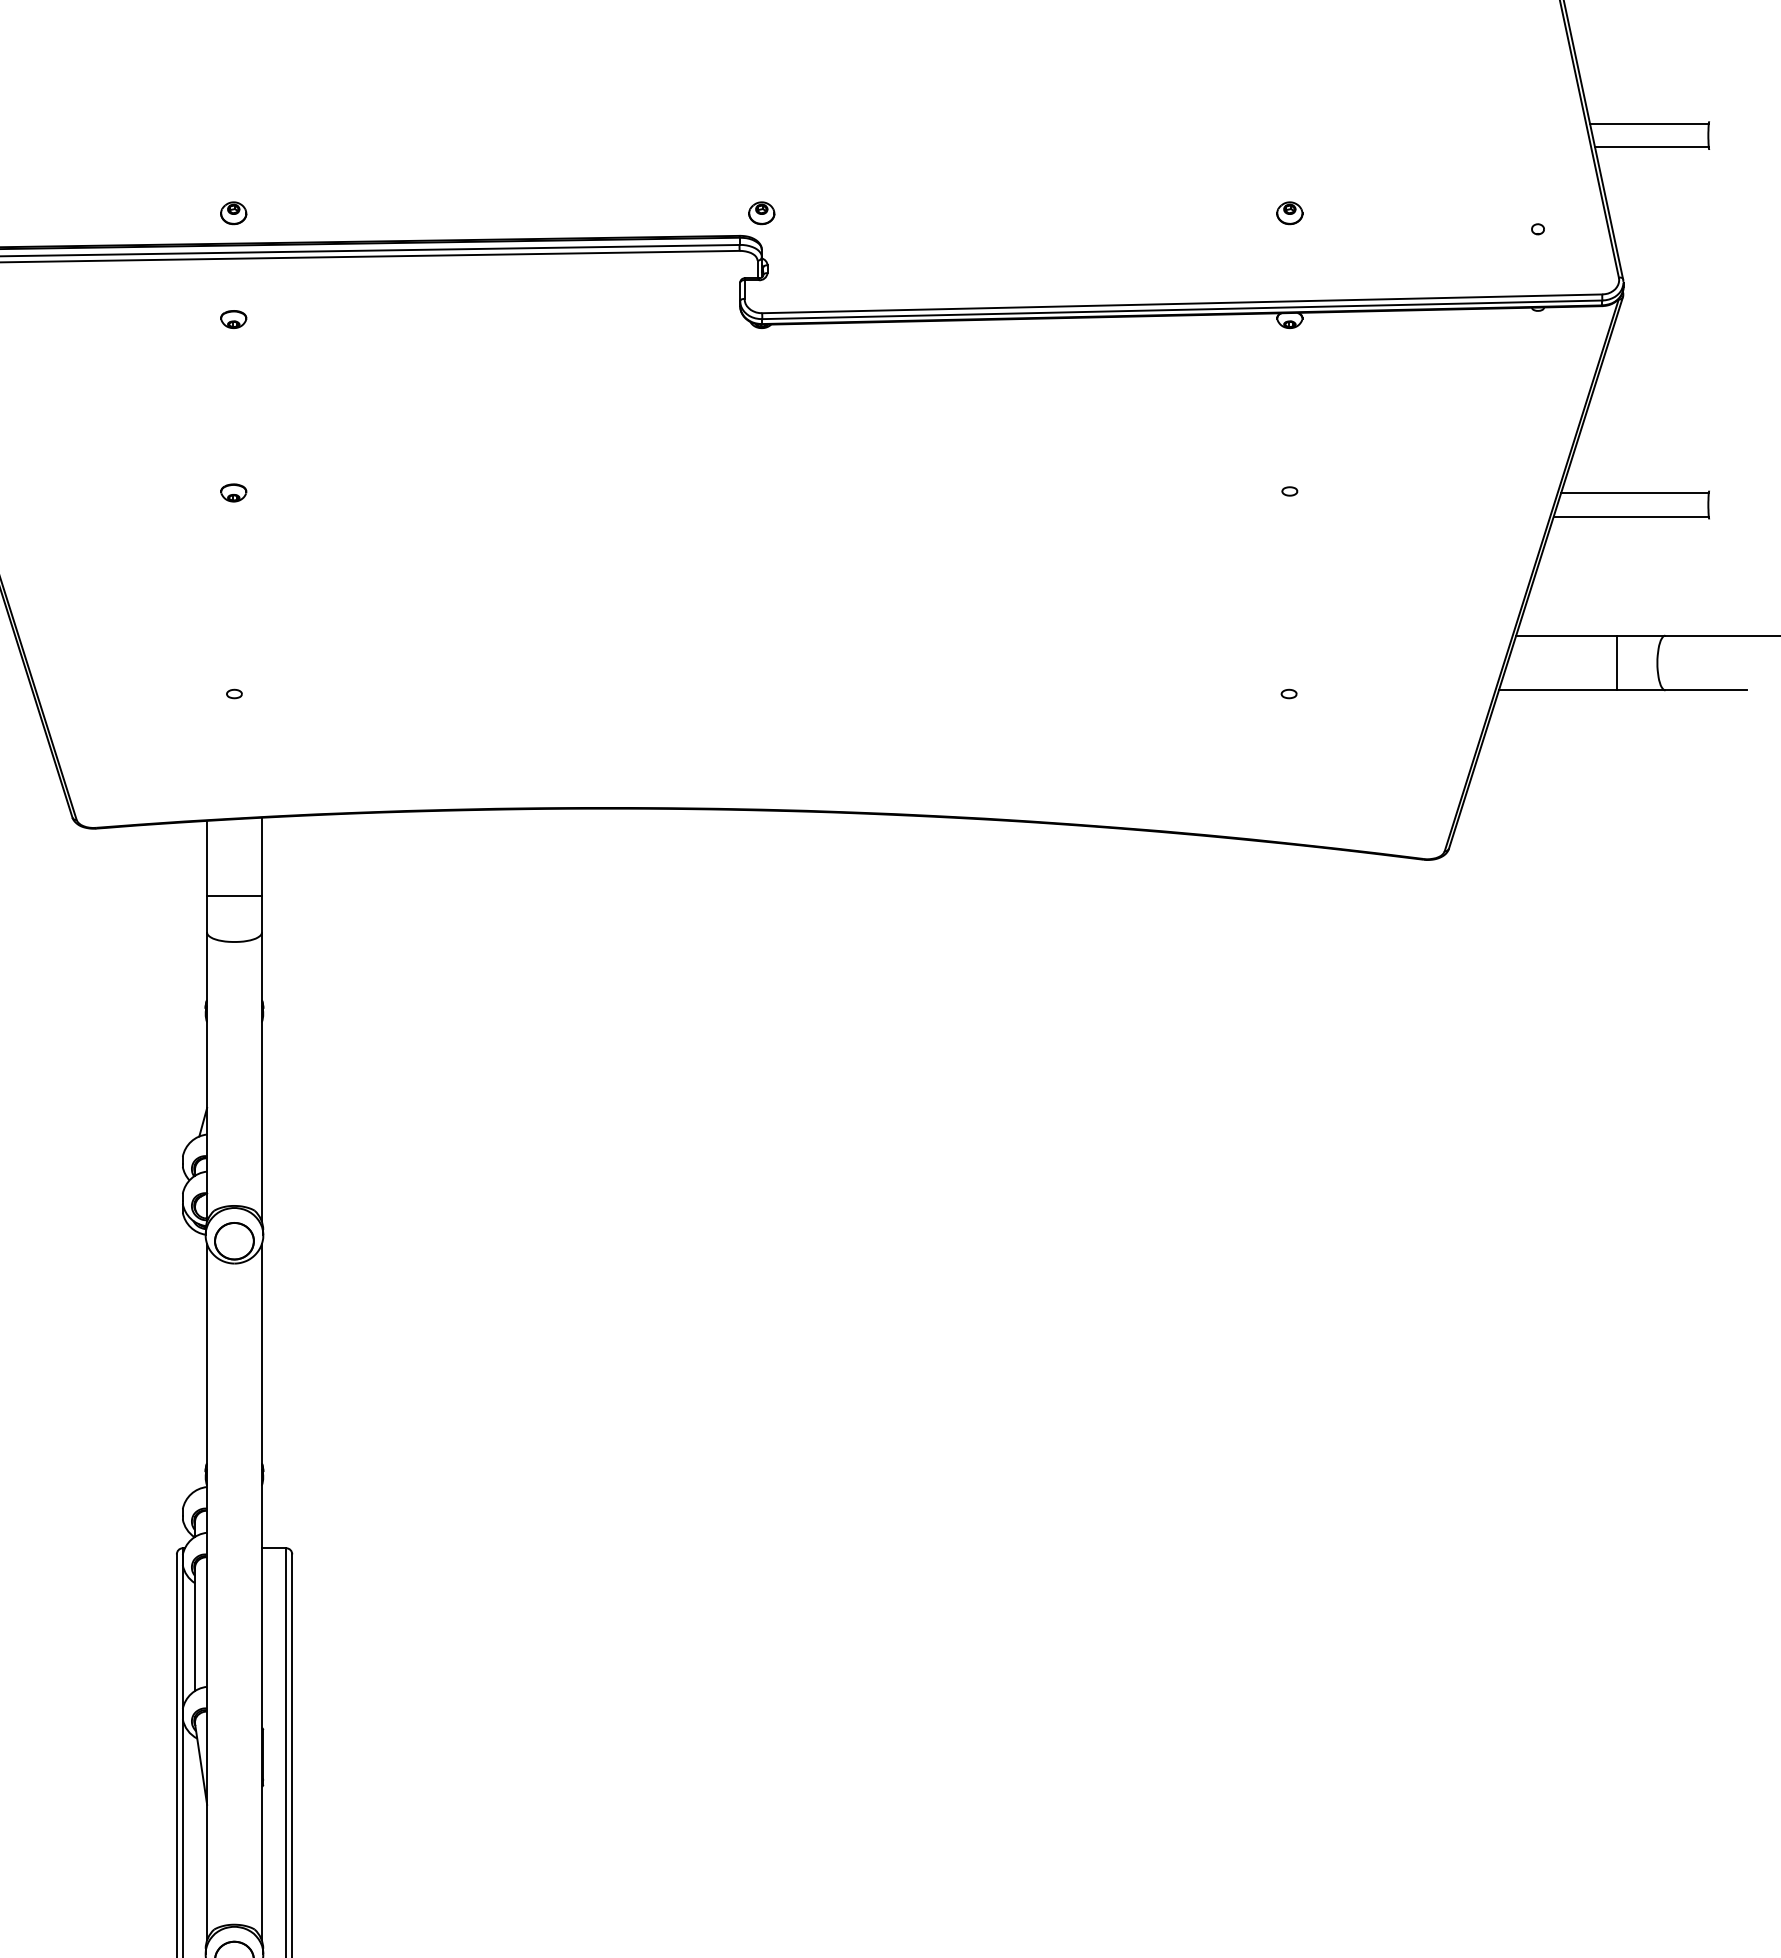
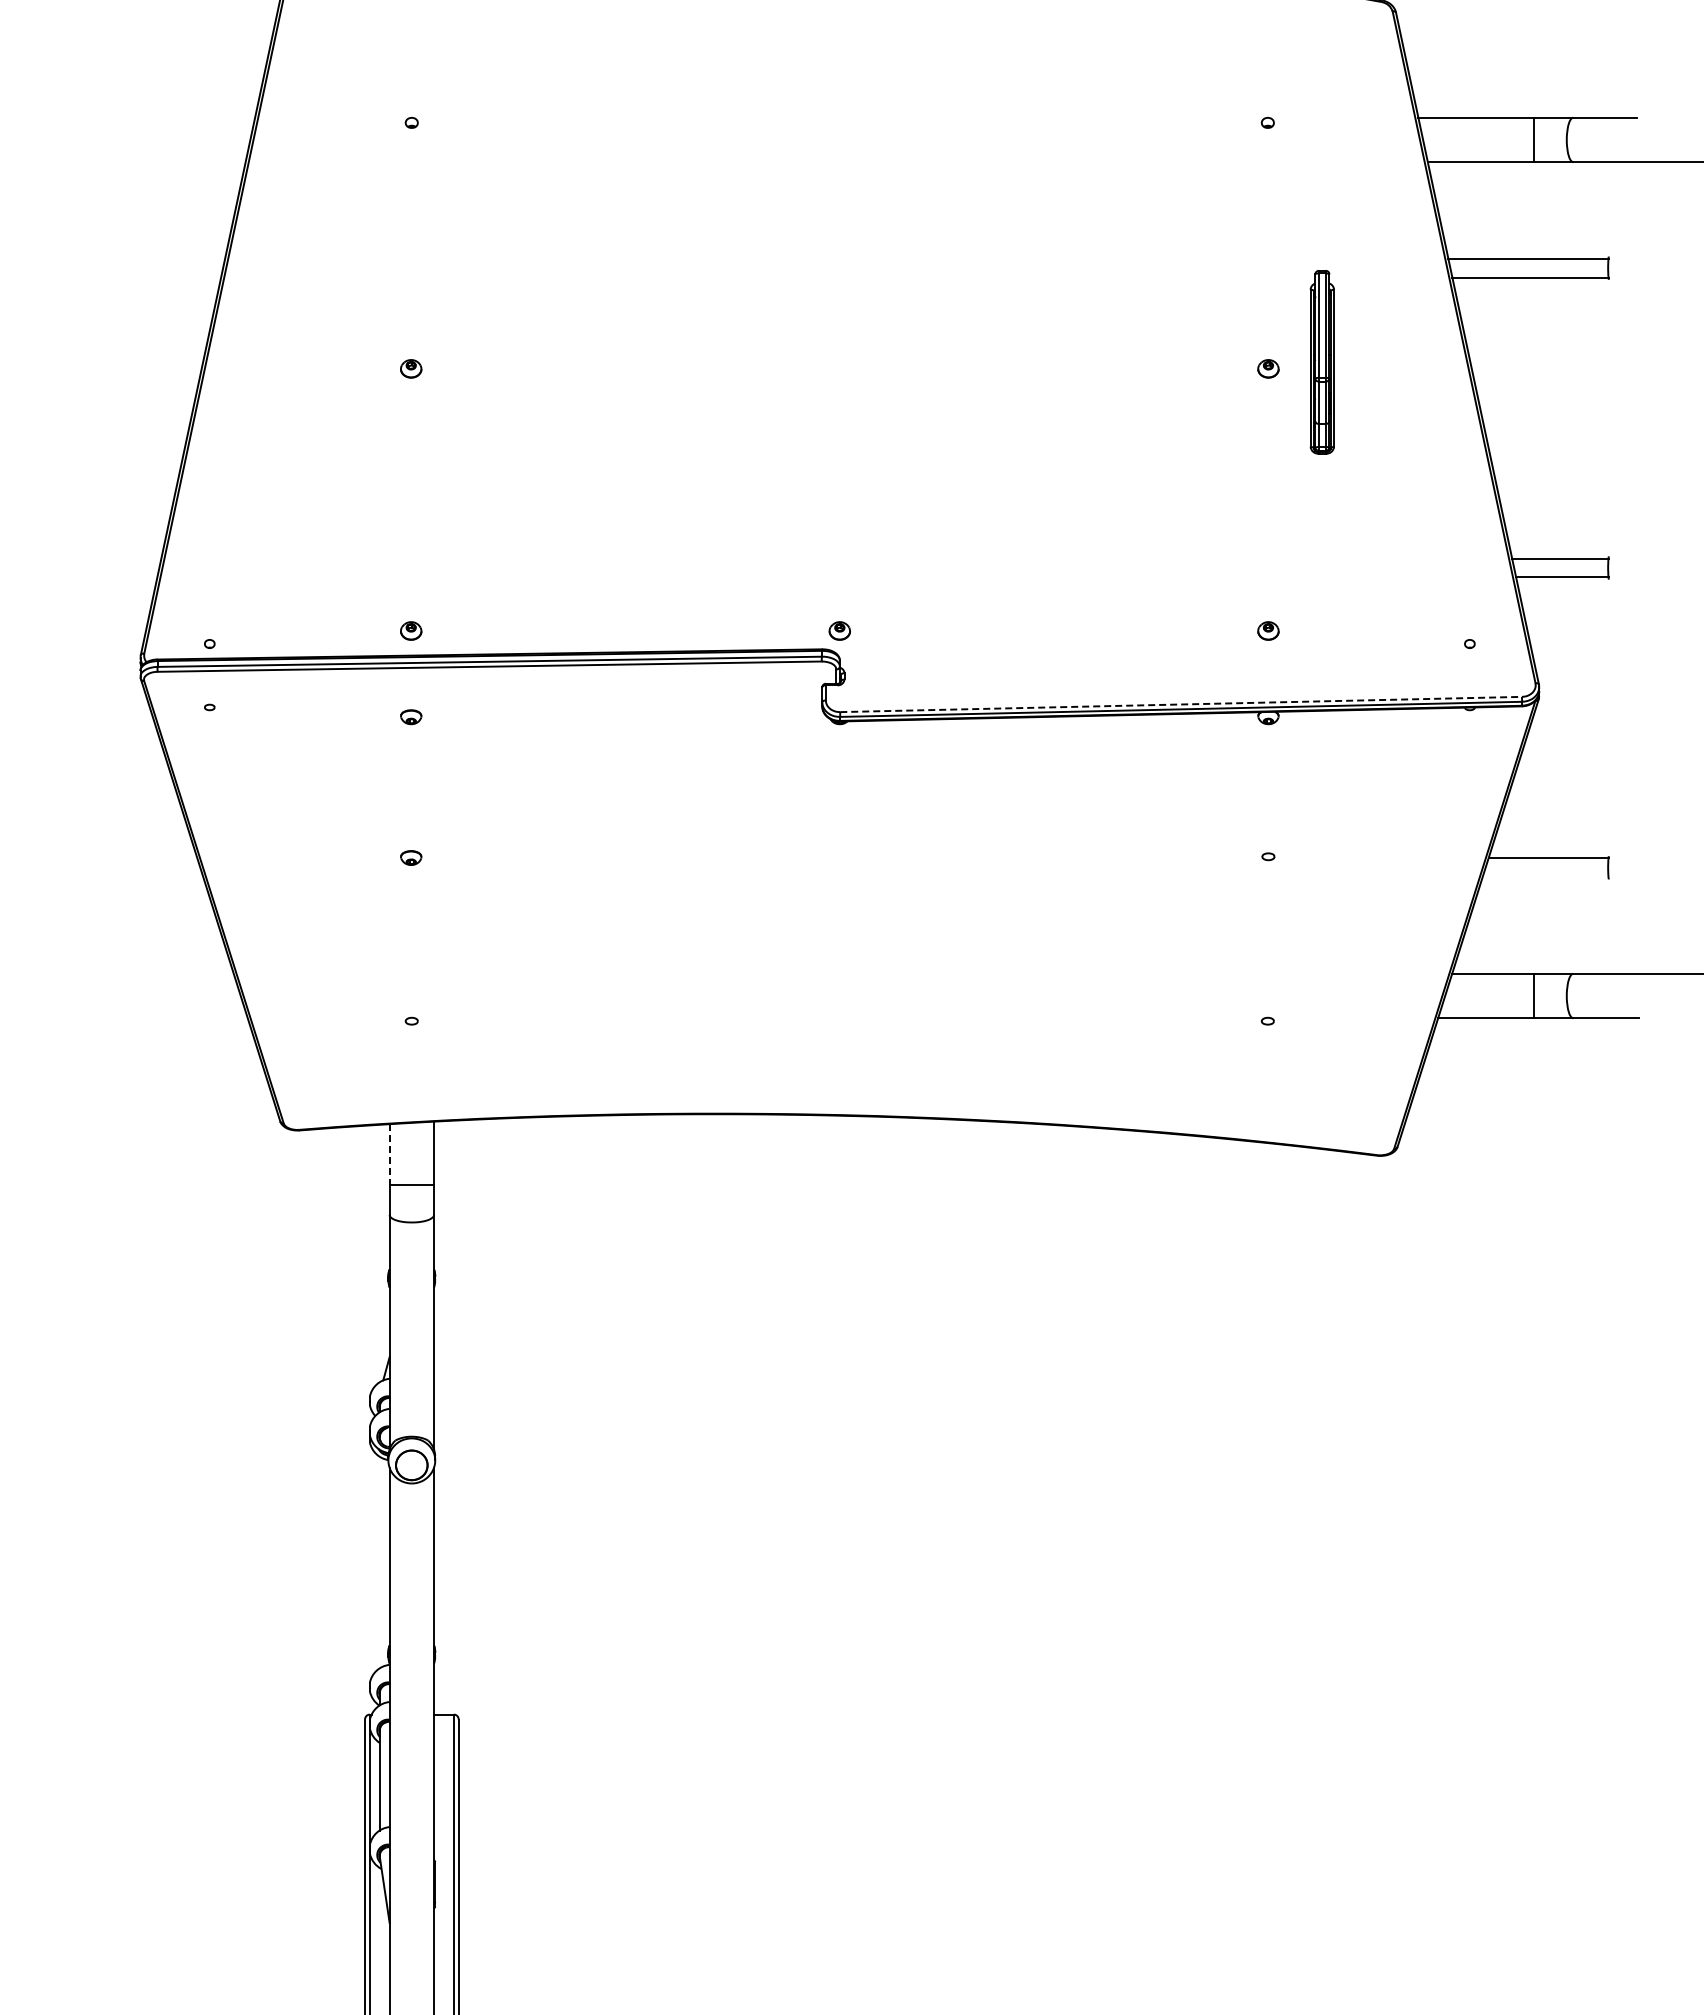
line: (1182, 303) -> (1181, 704), solid -> dashed
line: (1631, 516) -> (1545, 877), removed
line: (206, 859) -> (389, 1155), solid -> dashed

